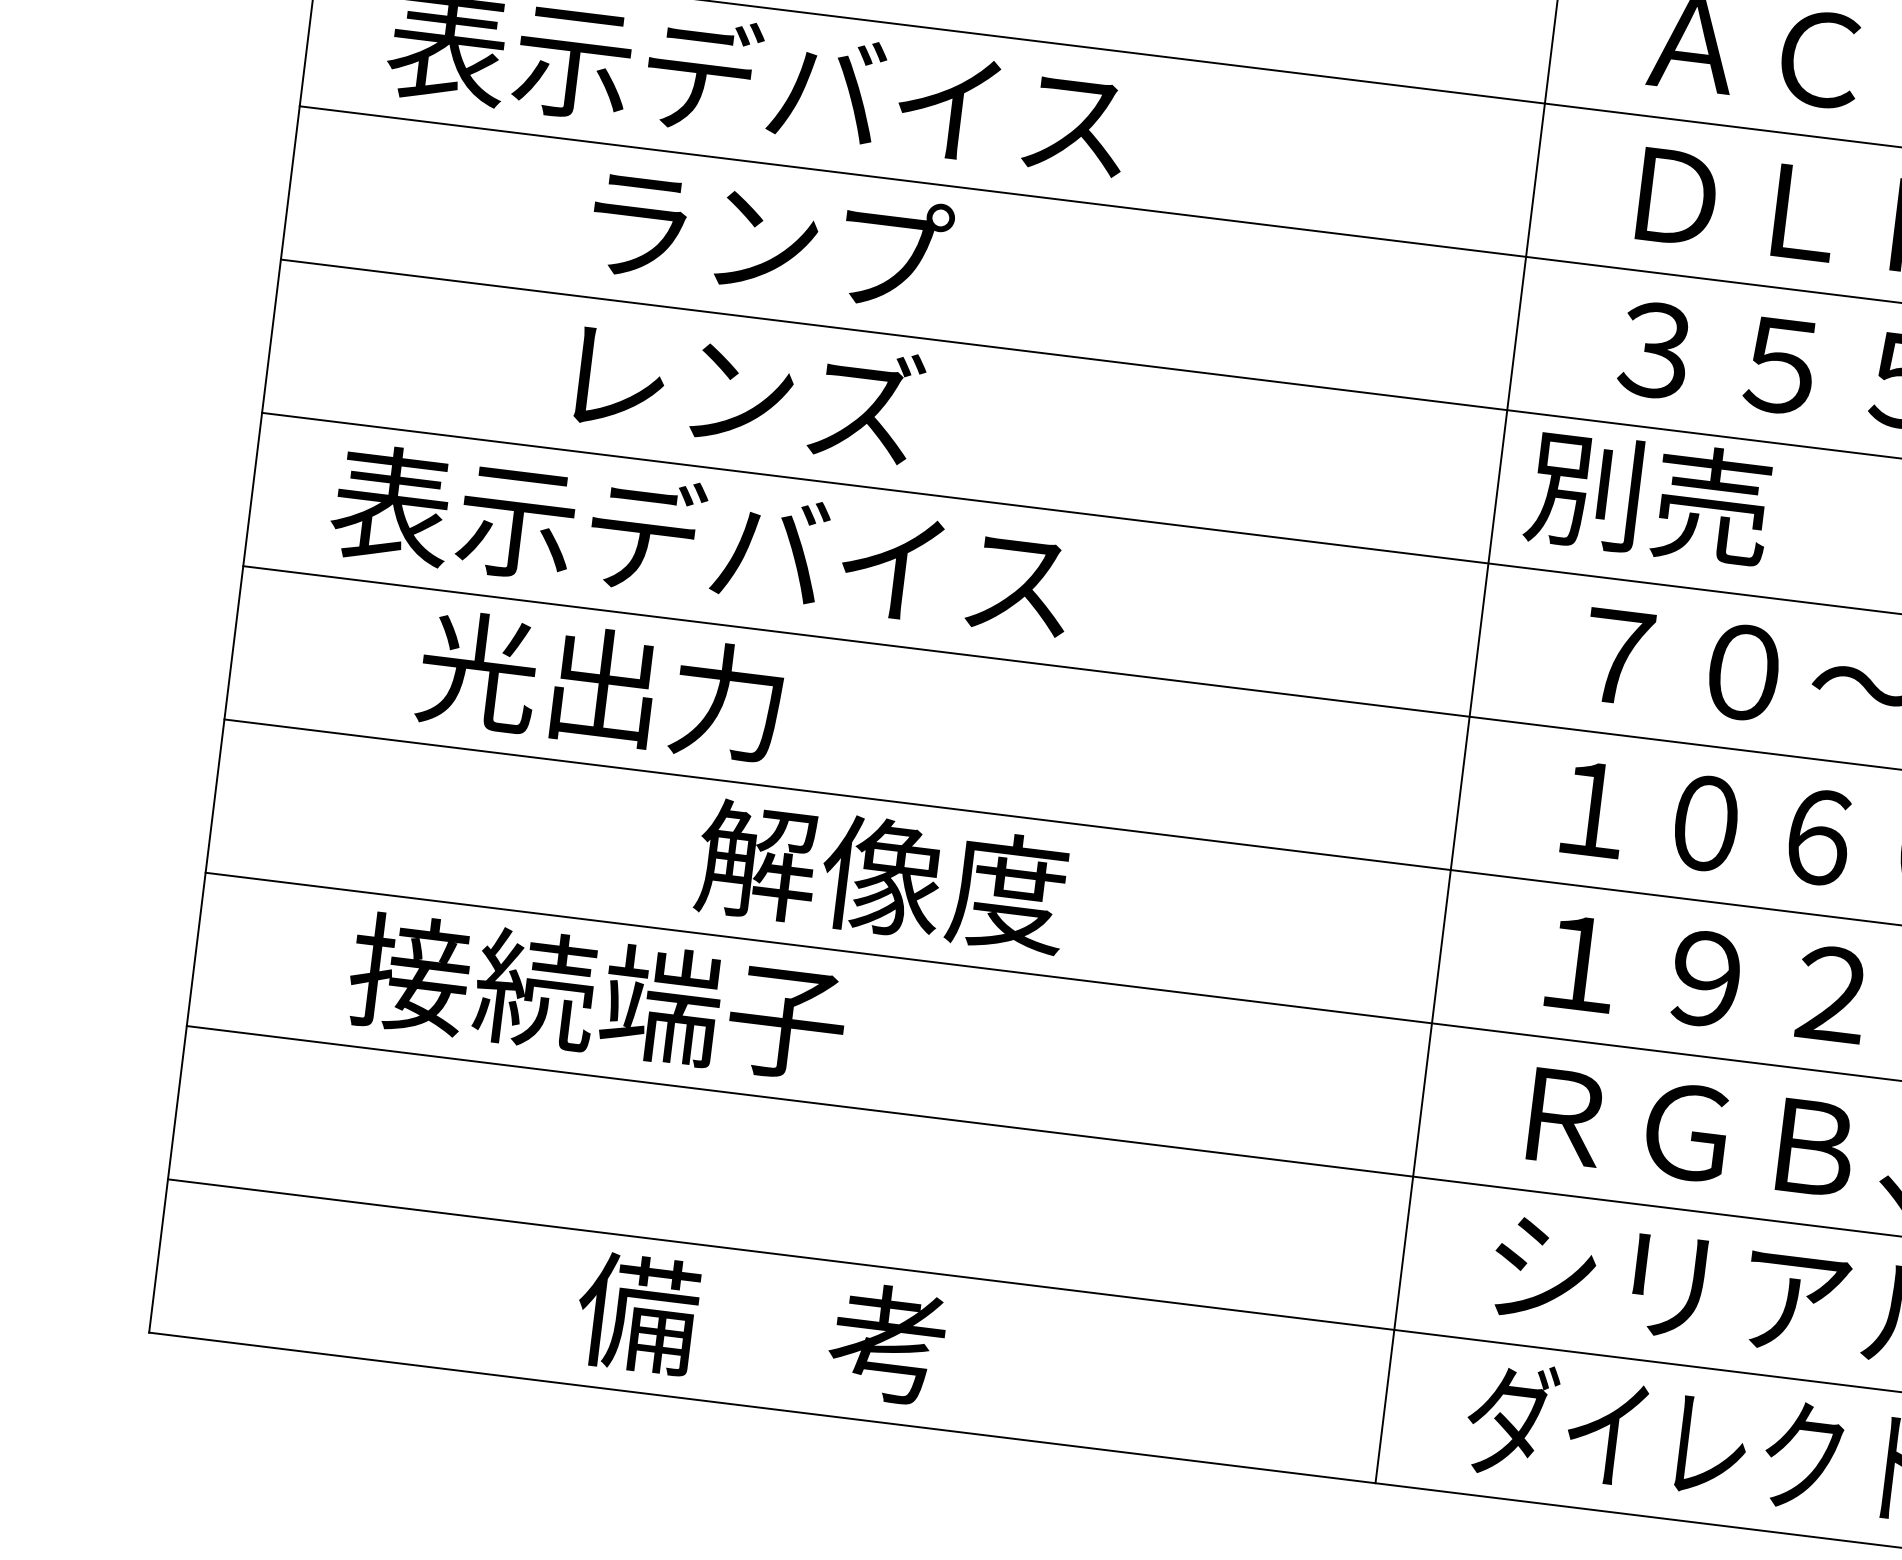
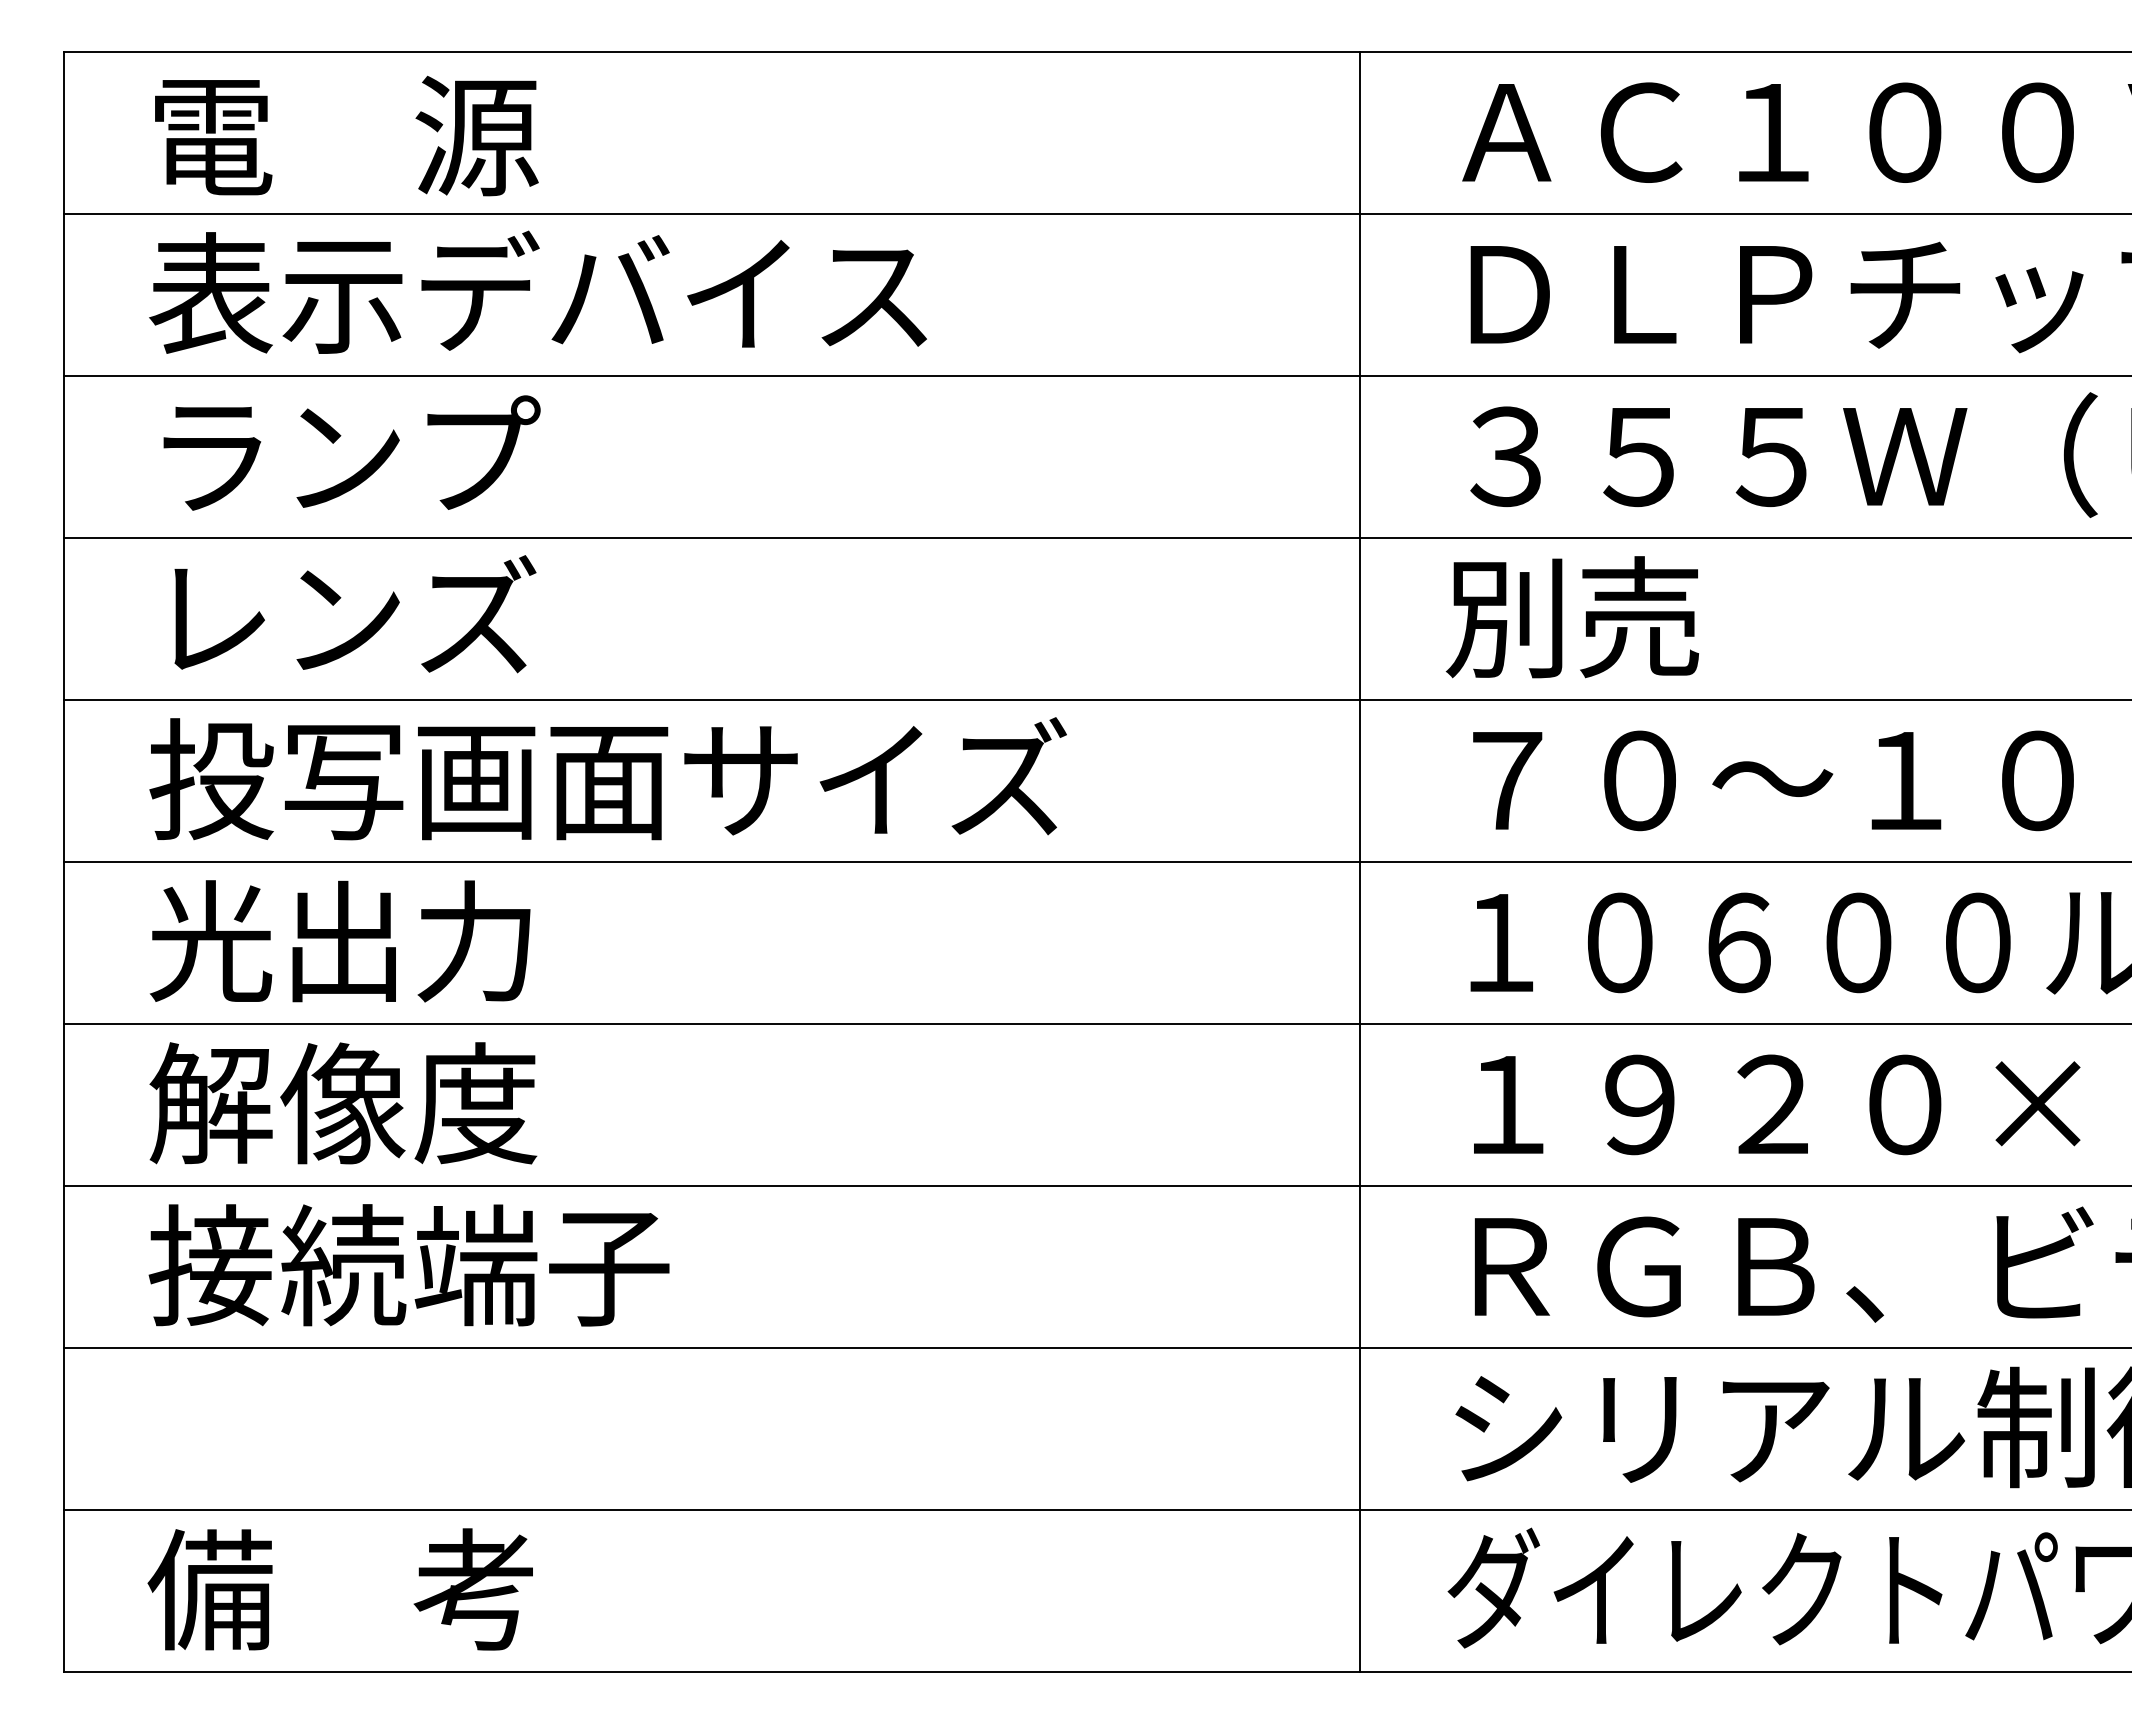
text: (771, 237) -> (351, 452), moved
text: (750, 390) -> (355, 614), moved
text: (1647, 498) -> (1571, 617), moved
text: (767, 550) -> (607, 778), 表示デバイス -> 投写画面サイズ
text: (599, 686) -> (339, 941), moved
text: (882, 876) -> (343, 1103), moved
text: (597, 997) -> (408, 1265), moved
text: (760, 1328) -> (339, 1589), moved

